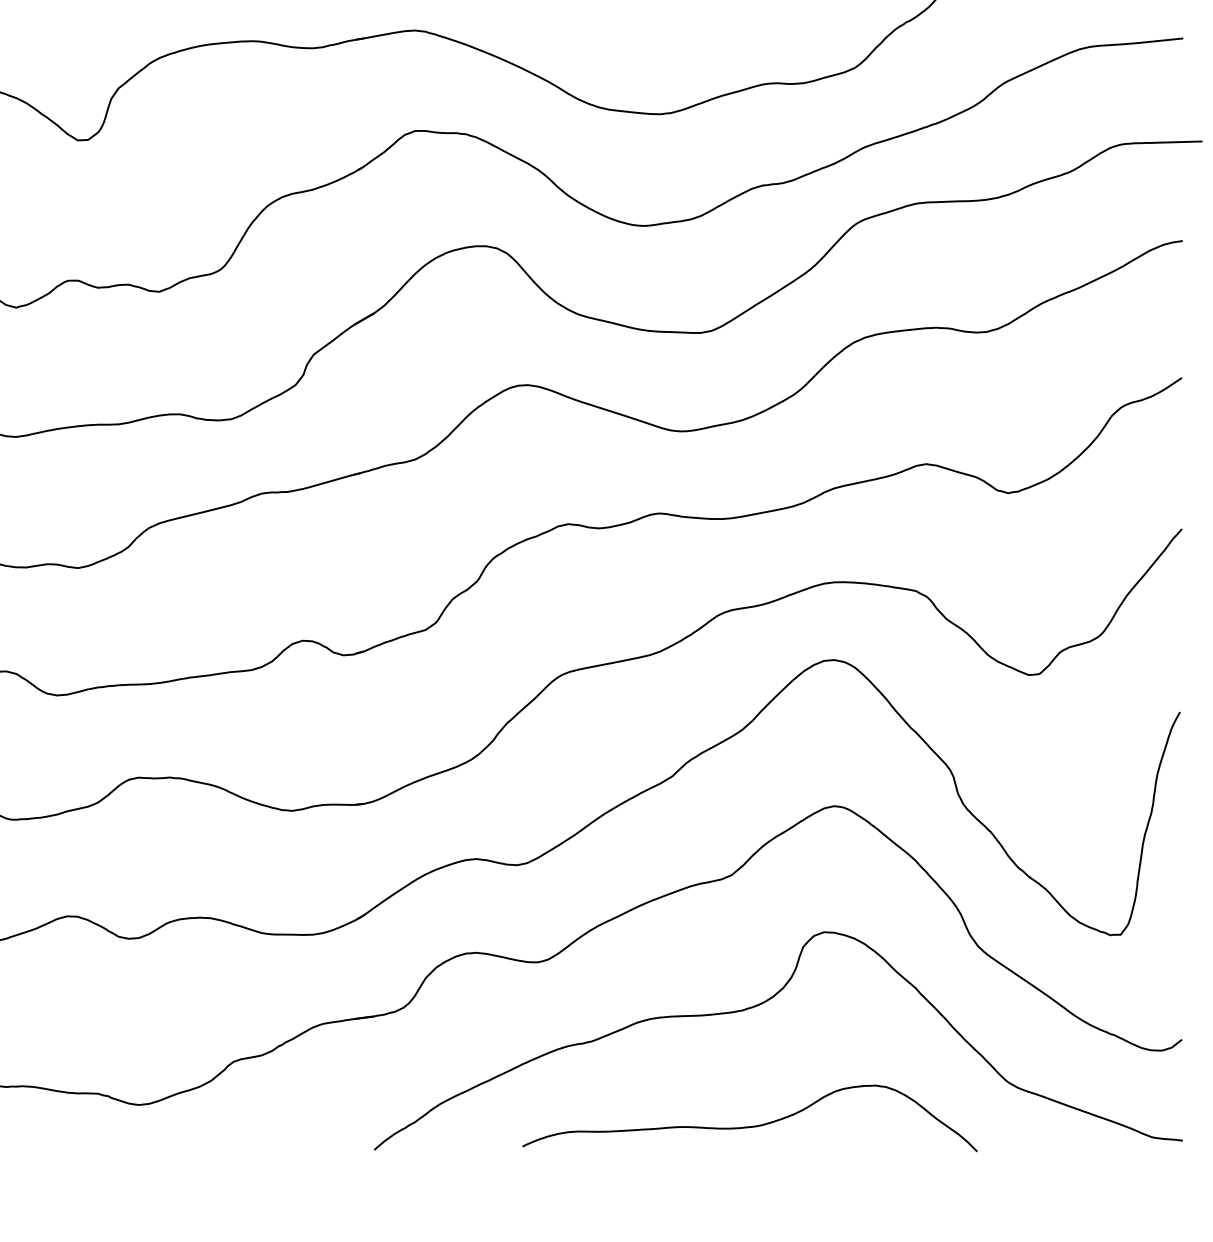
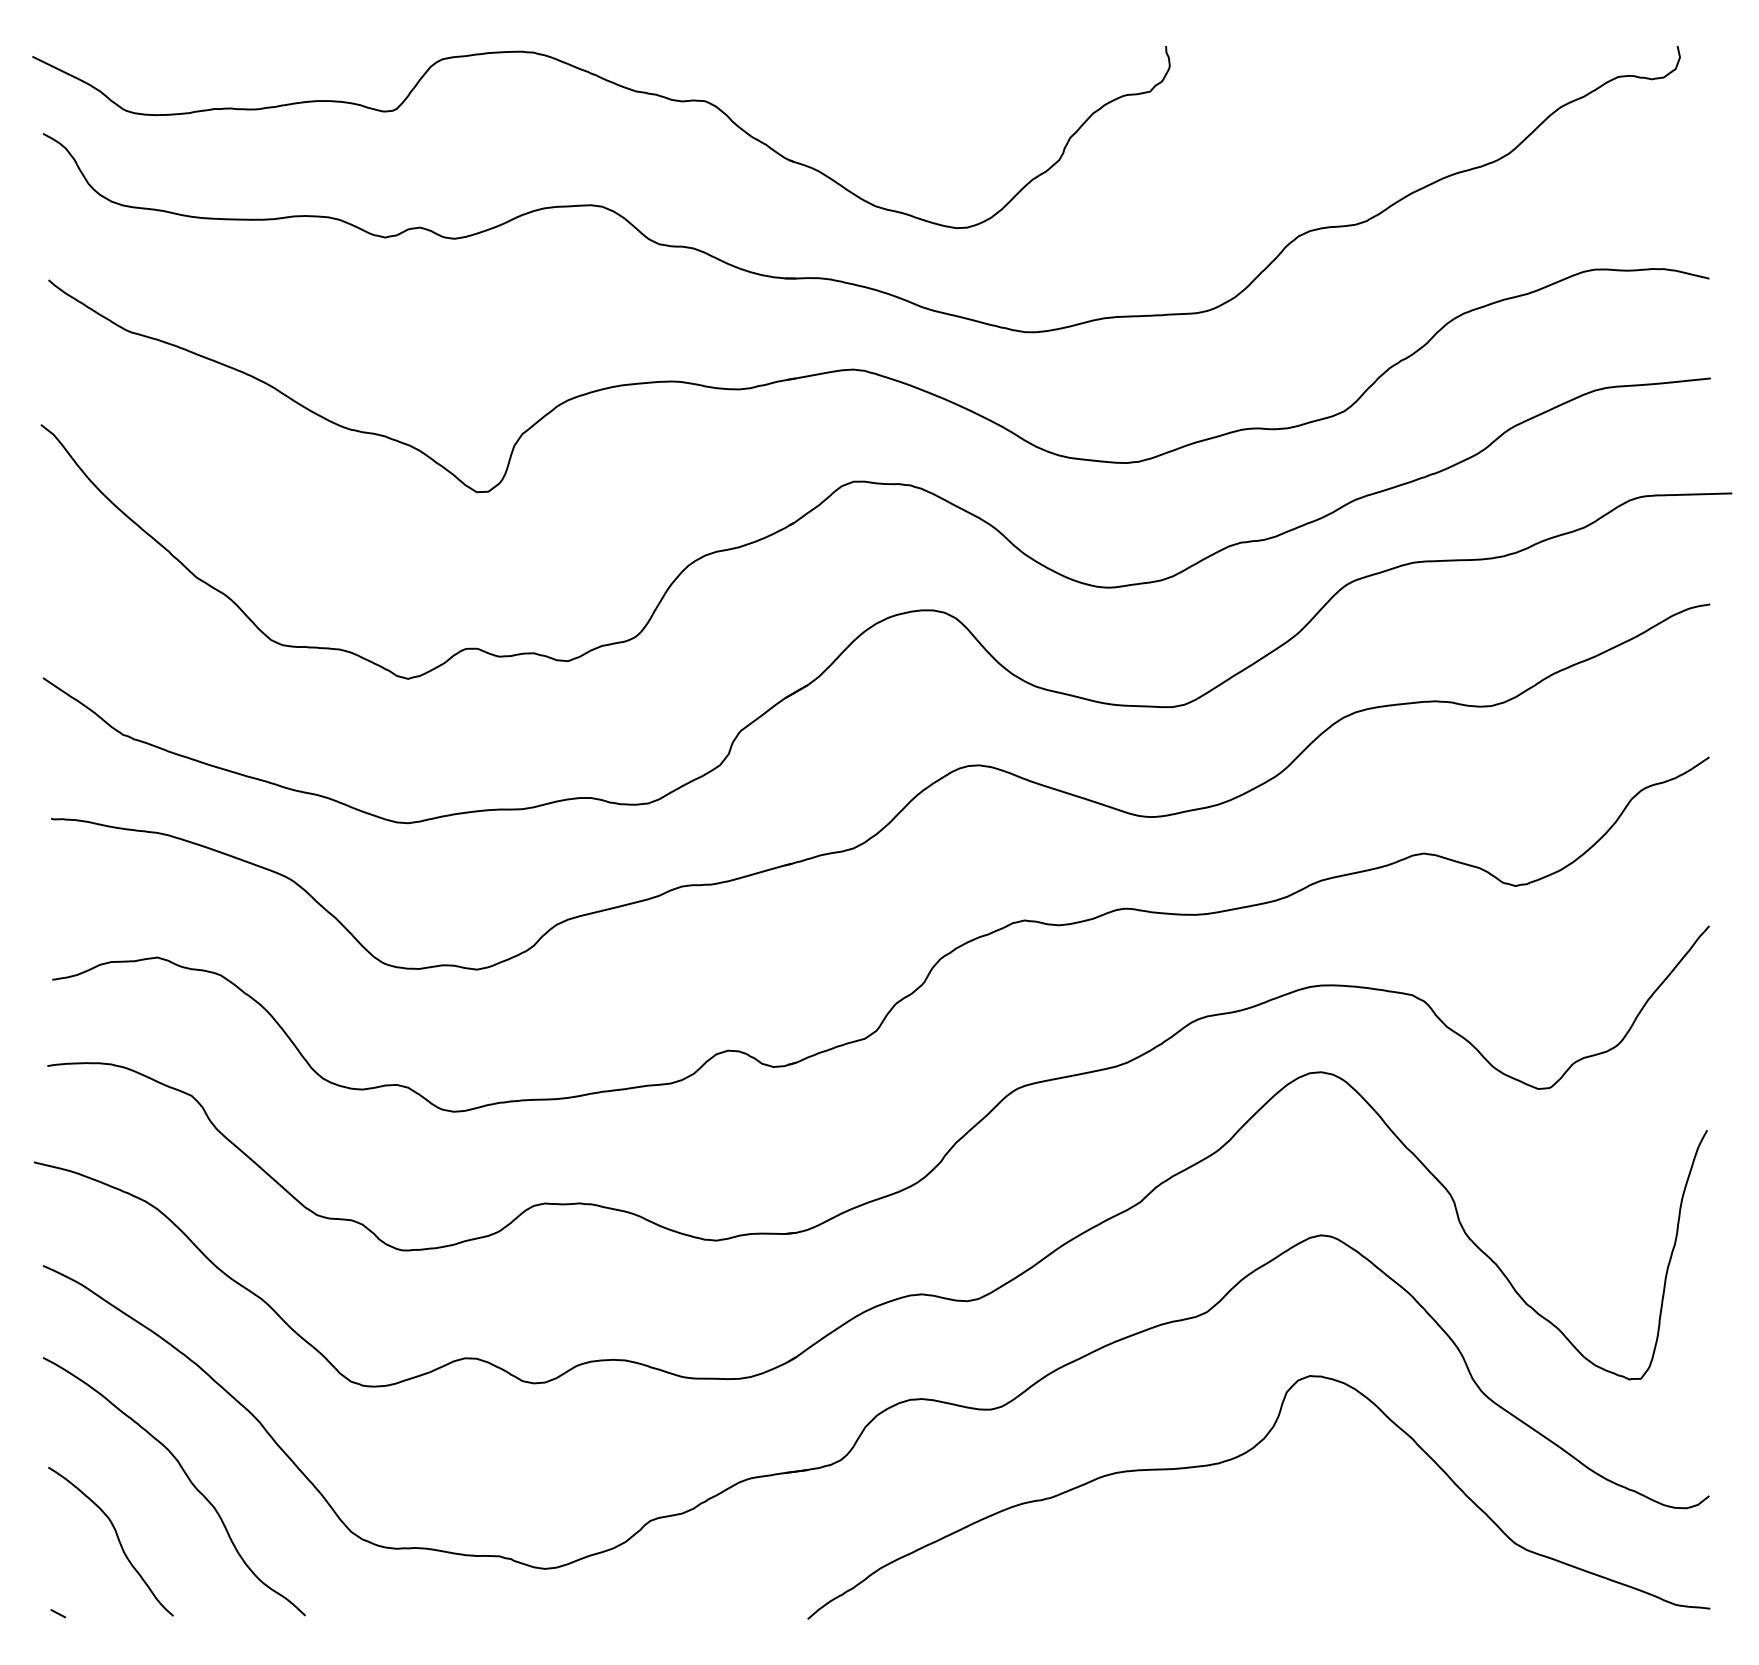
curve: (750, 1126) -> (1227, 1592), removed

